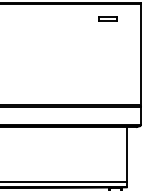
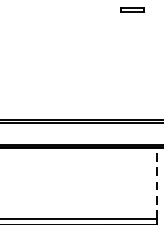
line: (126, 154) -> (156, 183), solid -> dashed

